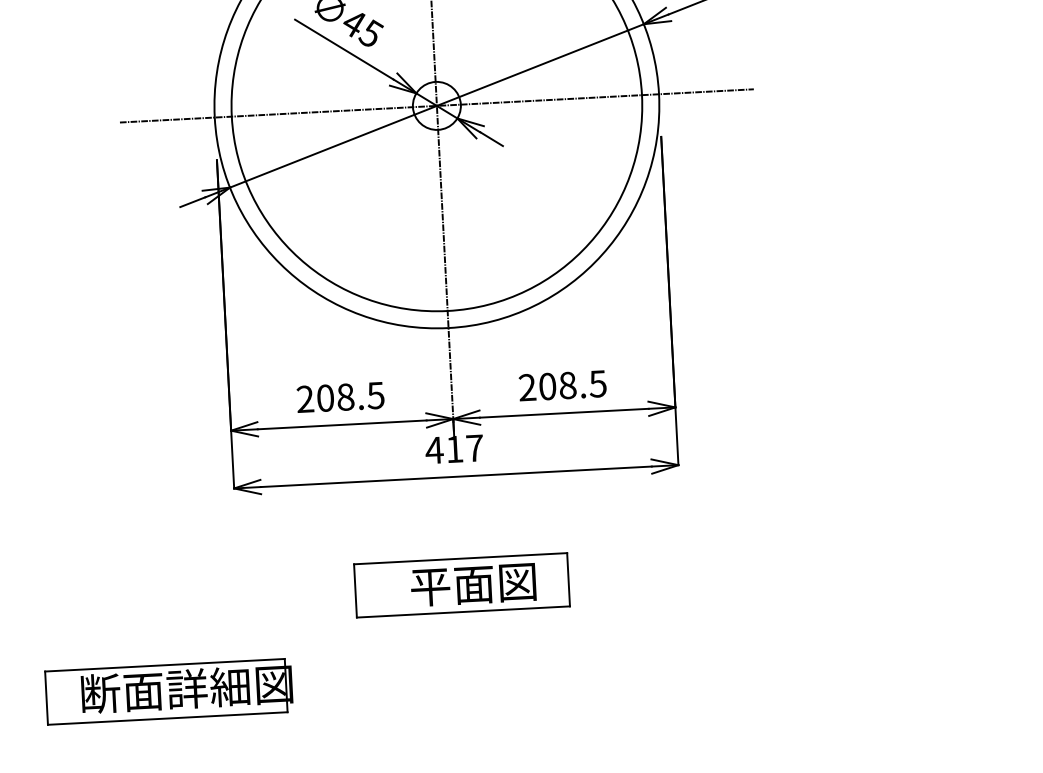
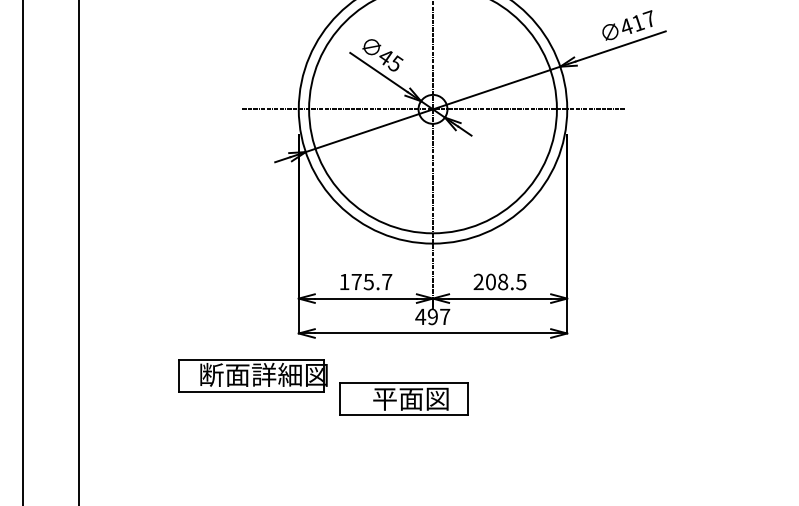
text: (340, 396) -> (365, 281), 208.5 -> 175.7
text: (454, 448) -> (432, 316), 417 -> 497
part: (461, 584) -> (403, 398), moved
part: (168, 691) -> (252, 375), moved

